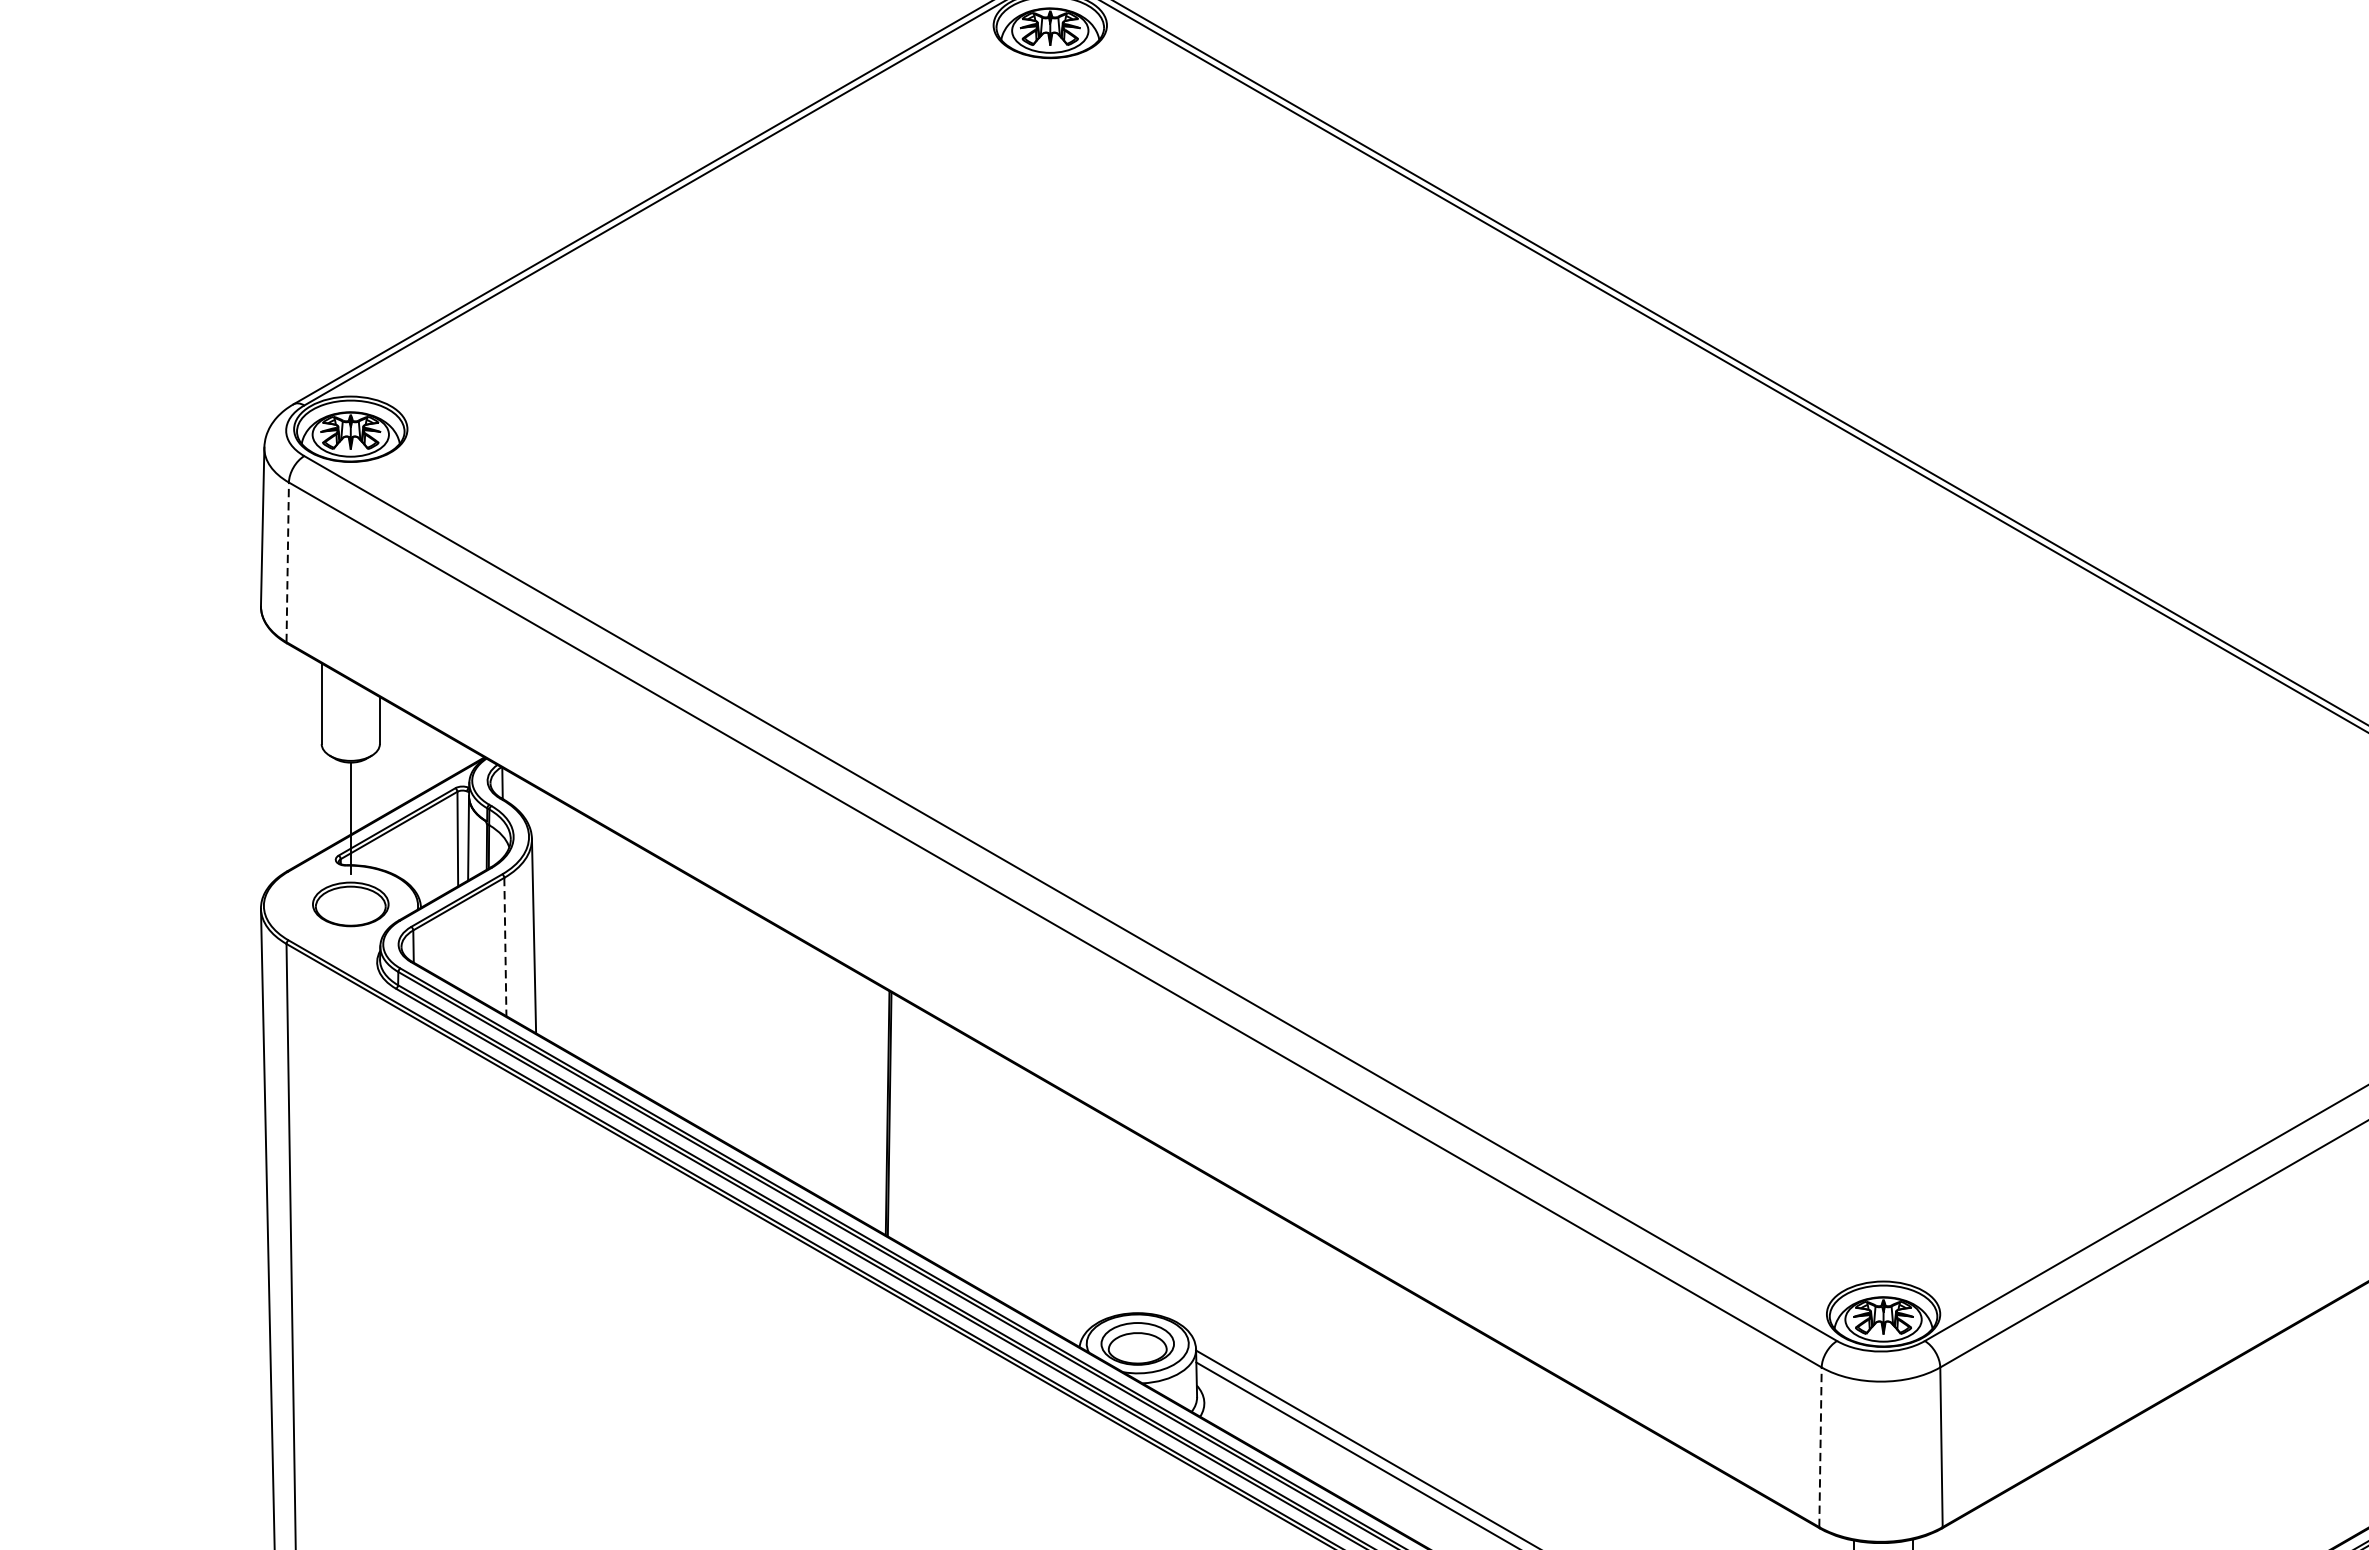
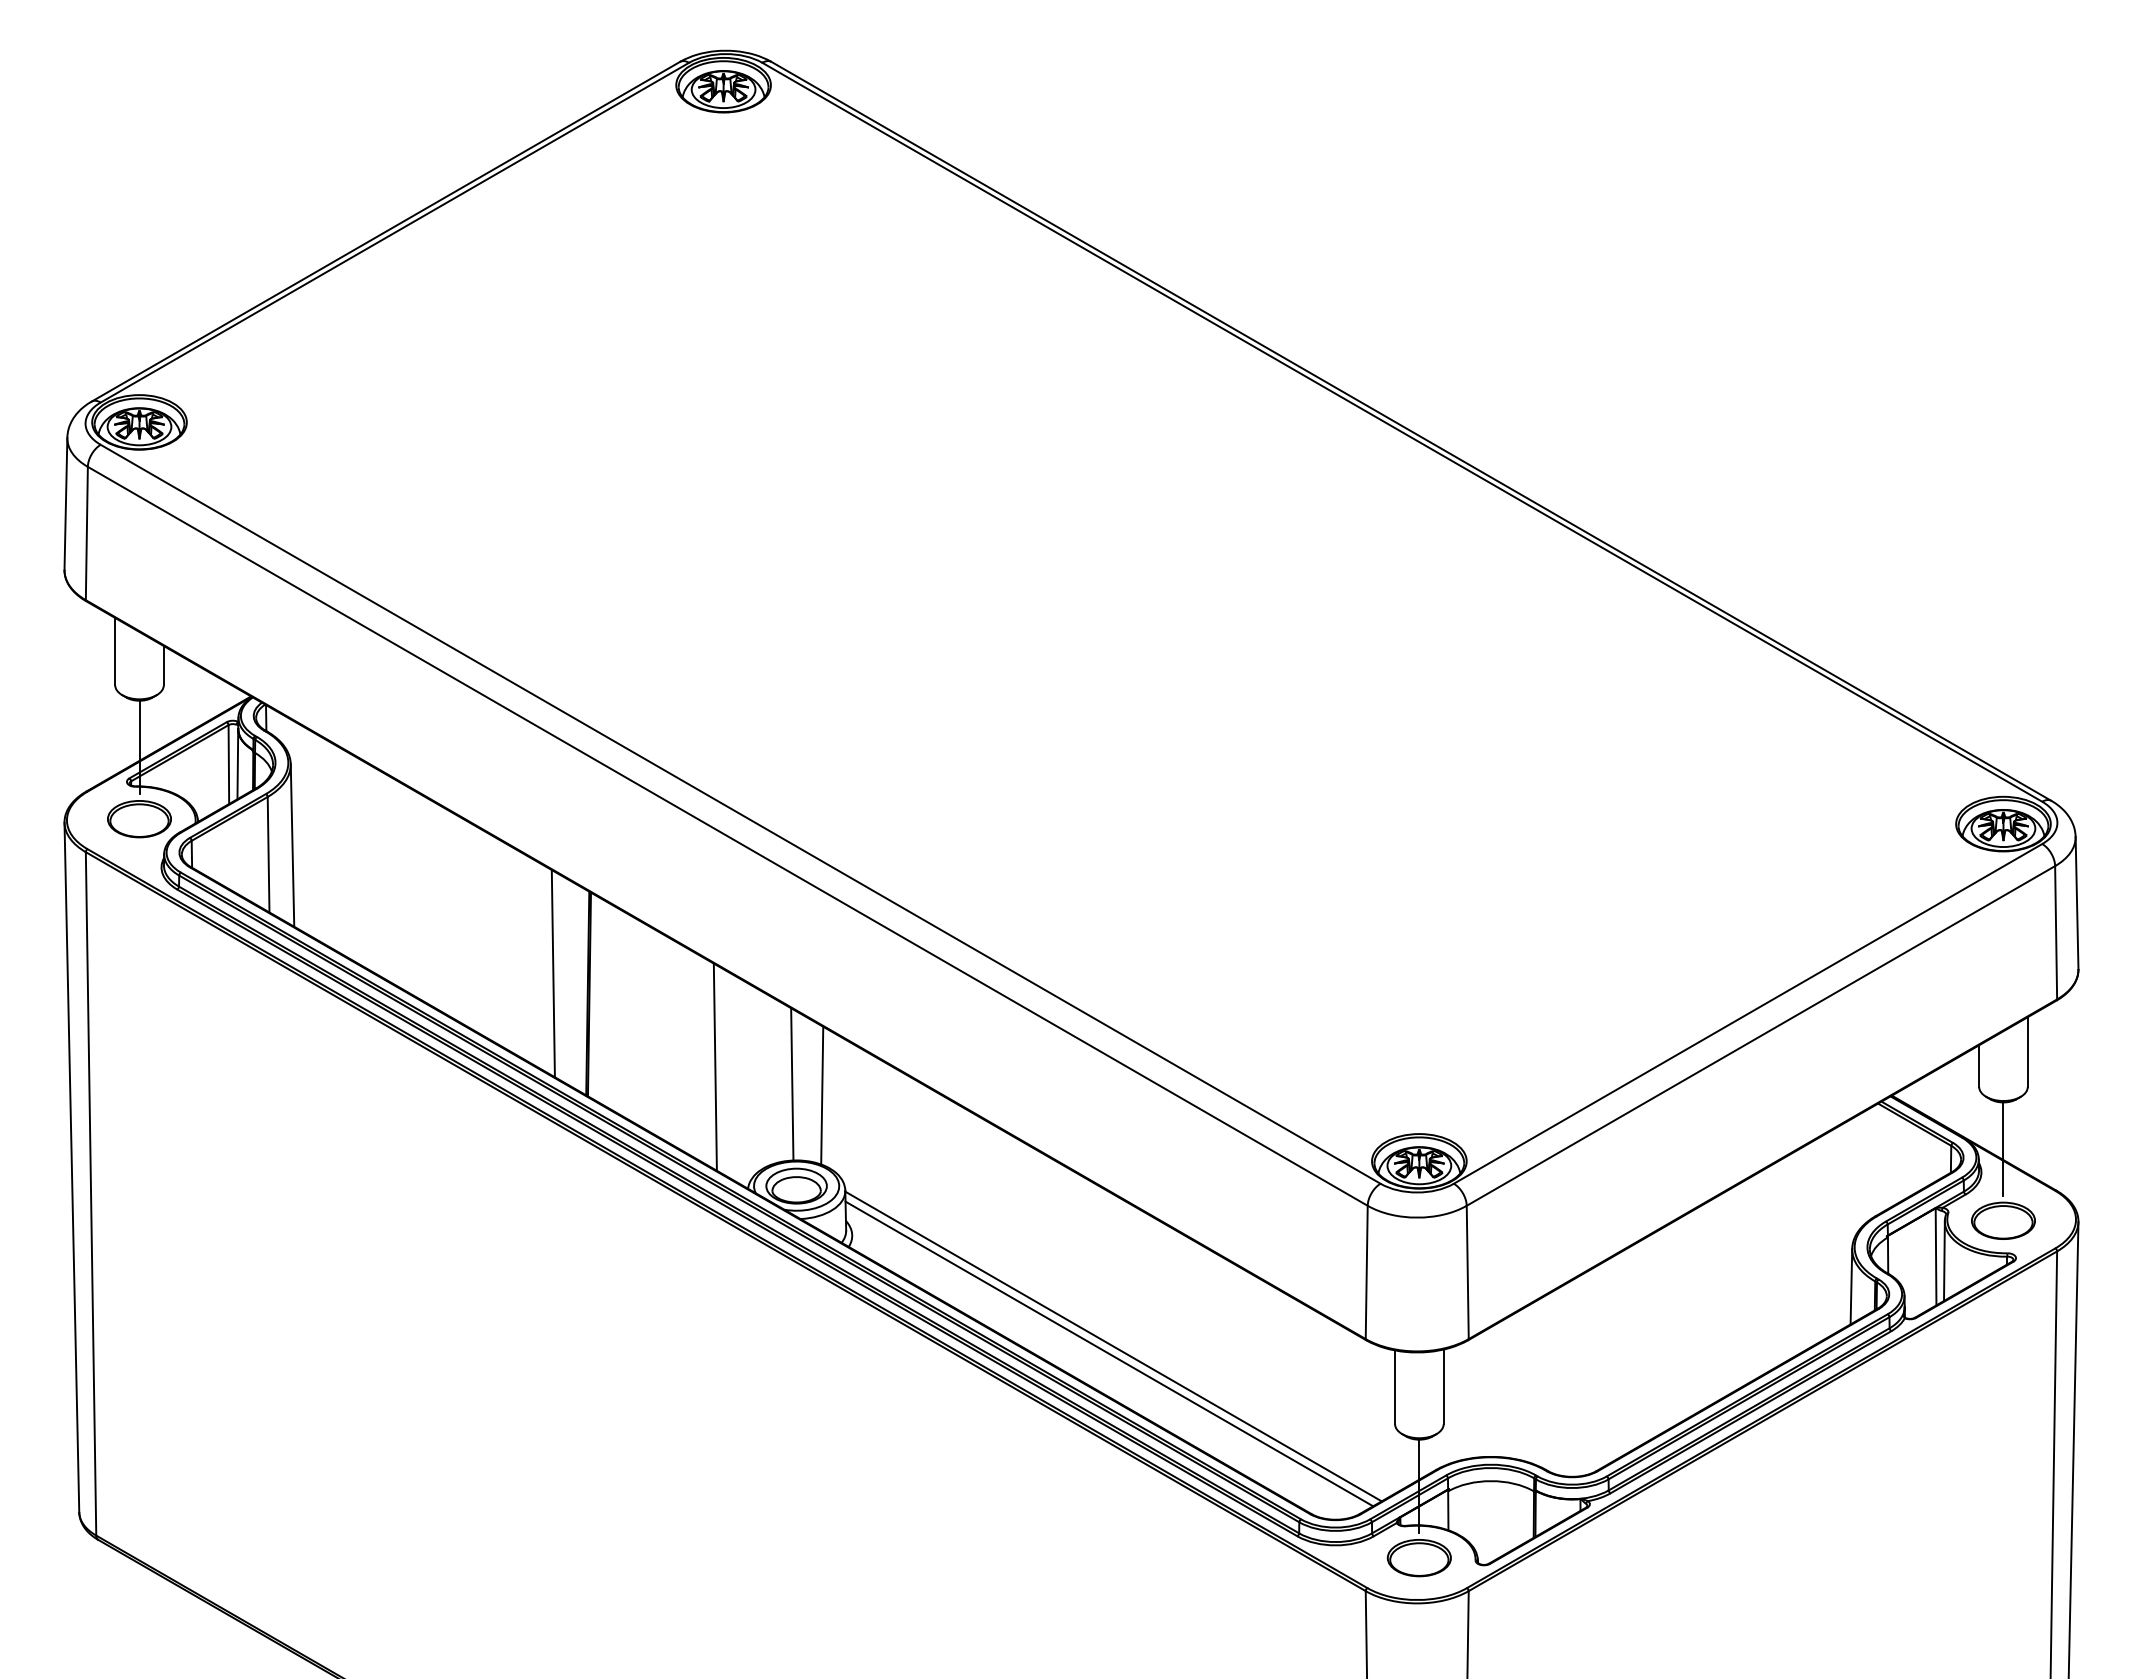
line: (287, 562) -> (86, 533), dashed -> solid
line: (505, 946) -> (268, 854), dashed -> solid
line: (845, 1089) -> (552, 973), added
line: (1039, 1200) -> (714, 1066), added
line: (1132, 1222) -> (792, 1084), added
line: (1168, 1235) -> (822, 1095), added
line: (1820, 1447) -> (1366, 1272), dashed -> solid

